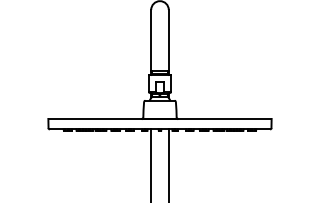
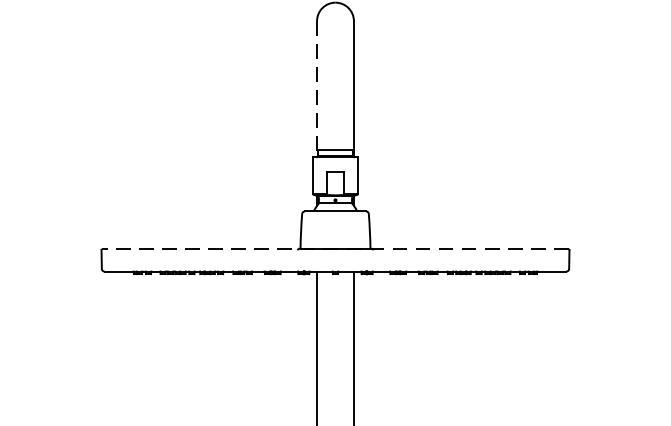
line: (151, 42) -> (317, 89), solid -> dashed
line: (159, 118) -> (334, 248), solid -> dashed

